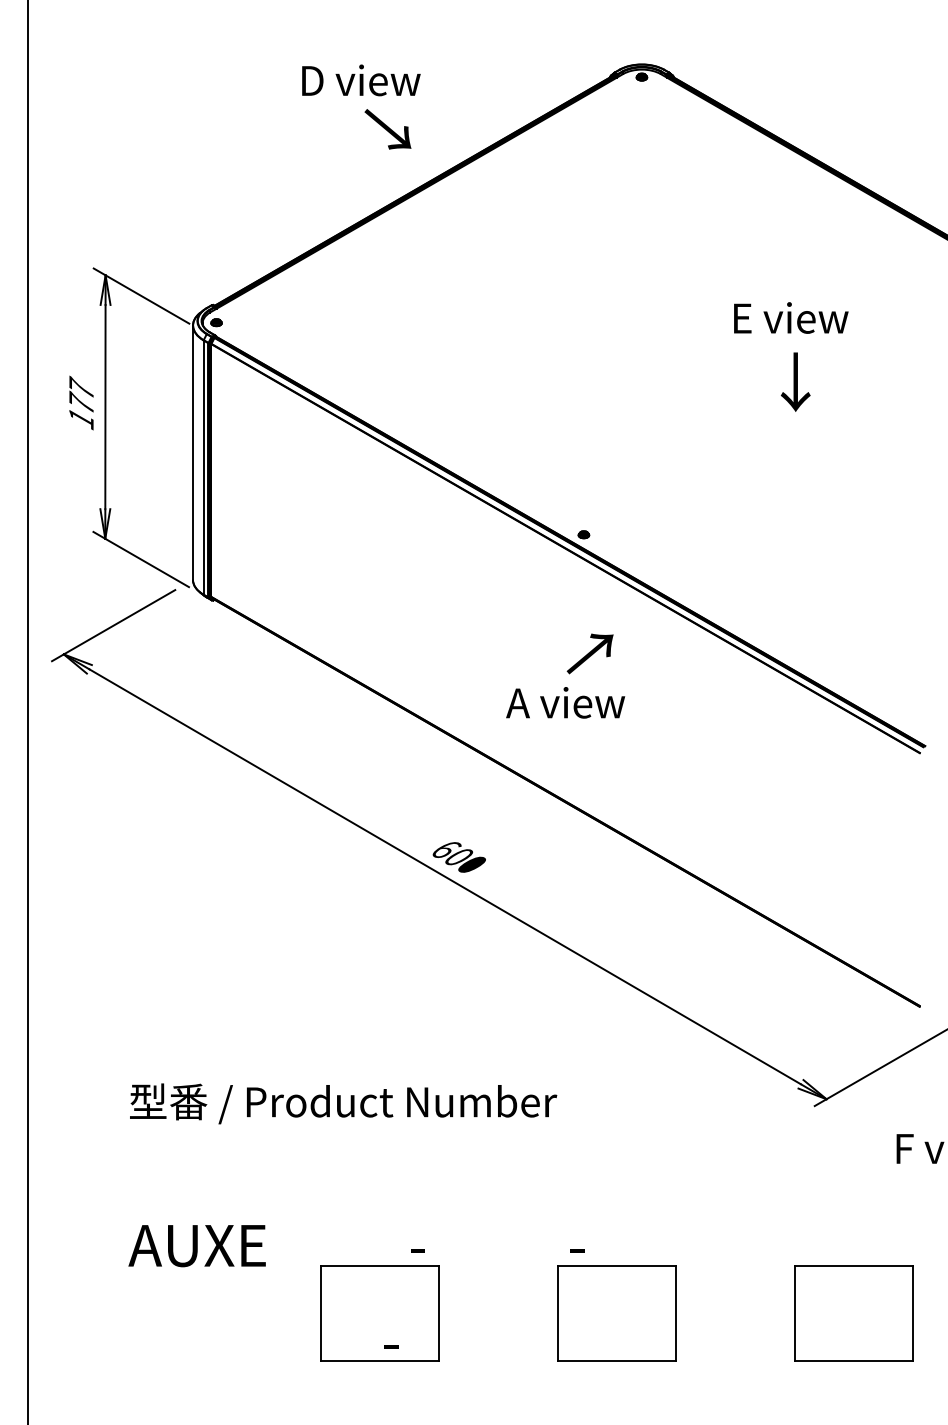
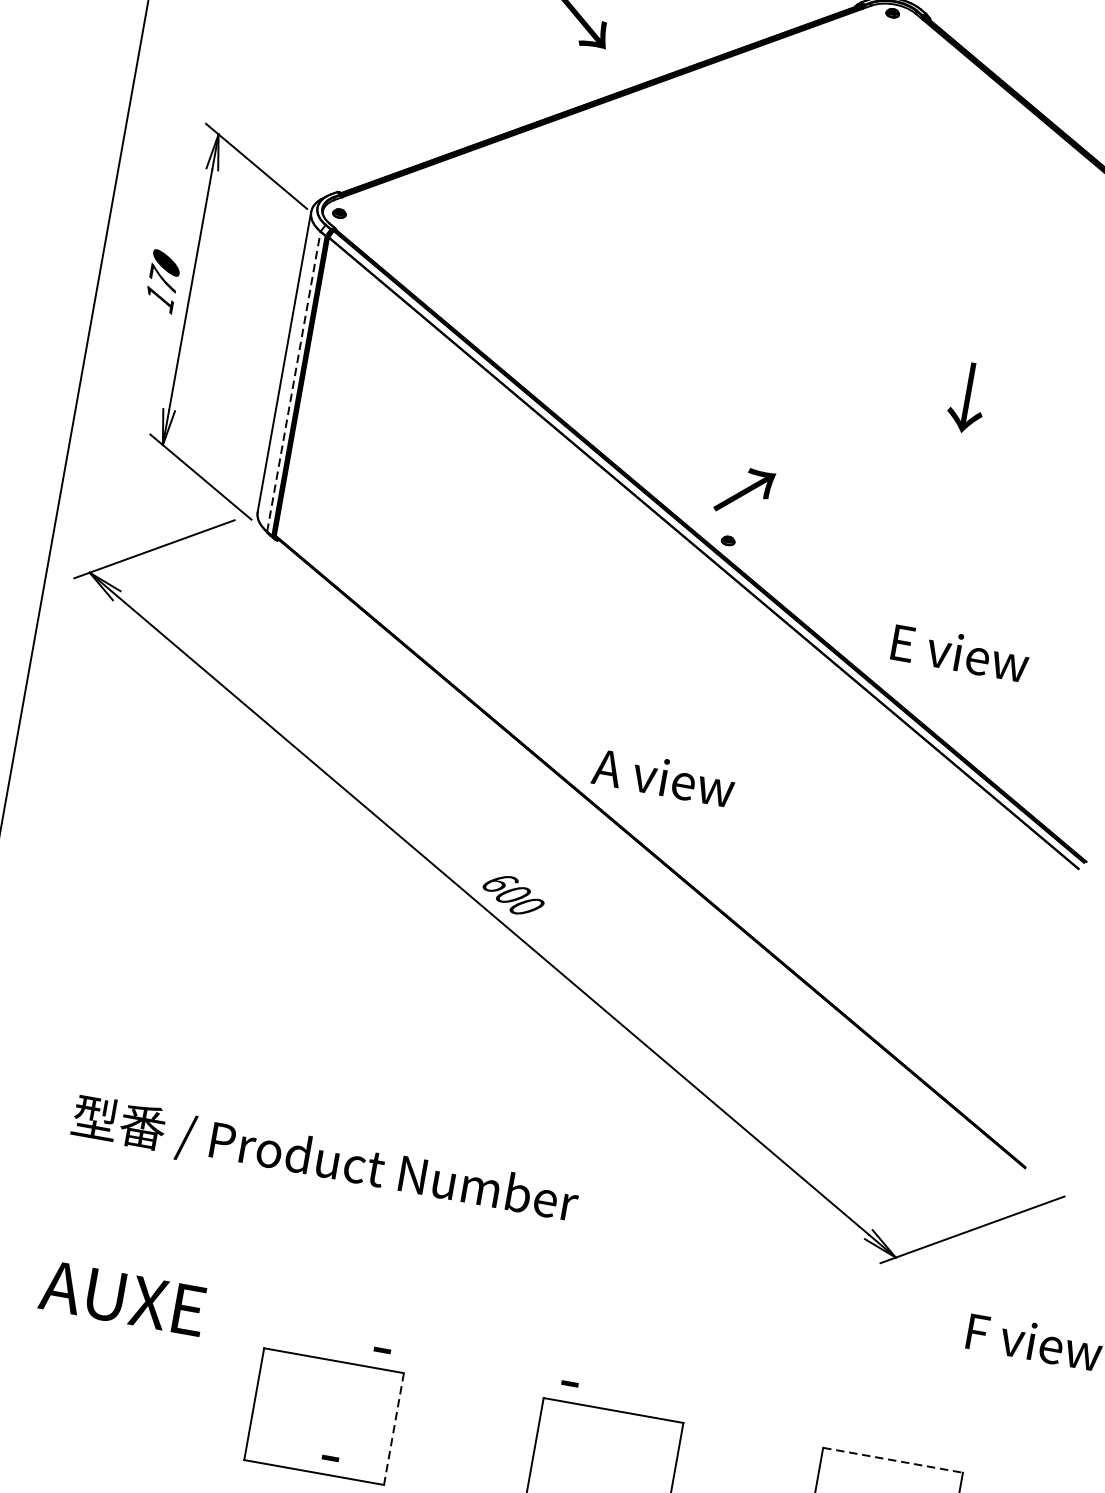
text: (791, 317) -> (960, 652), moved
text: (795, 381) -> (967, 396), moved
text: (81, 386) -> (166, 260), 177 -> 170
line: (203, 467) -> (293, 381), solid -> dashed
text: (589, 653) -> (743, 491), moved
text: (565, 702) -> (663, 777), moved
line: (854, 1266) -> (893, 1460), solid -> dashed
line: (439, 1314) -> (394, 1430), solid -> dashed

